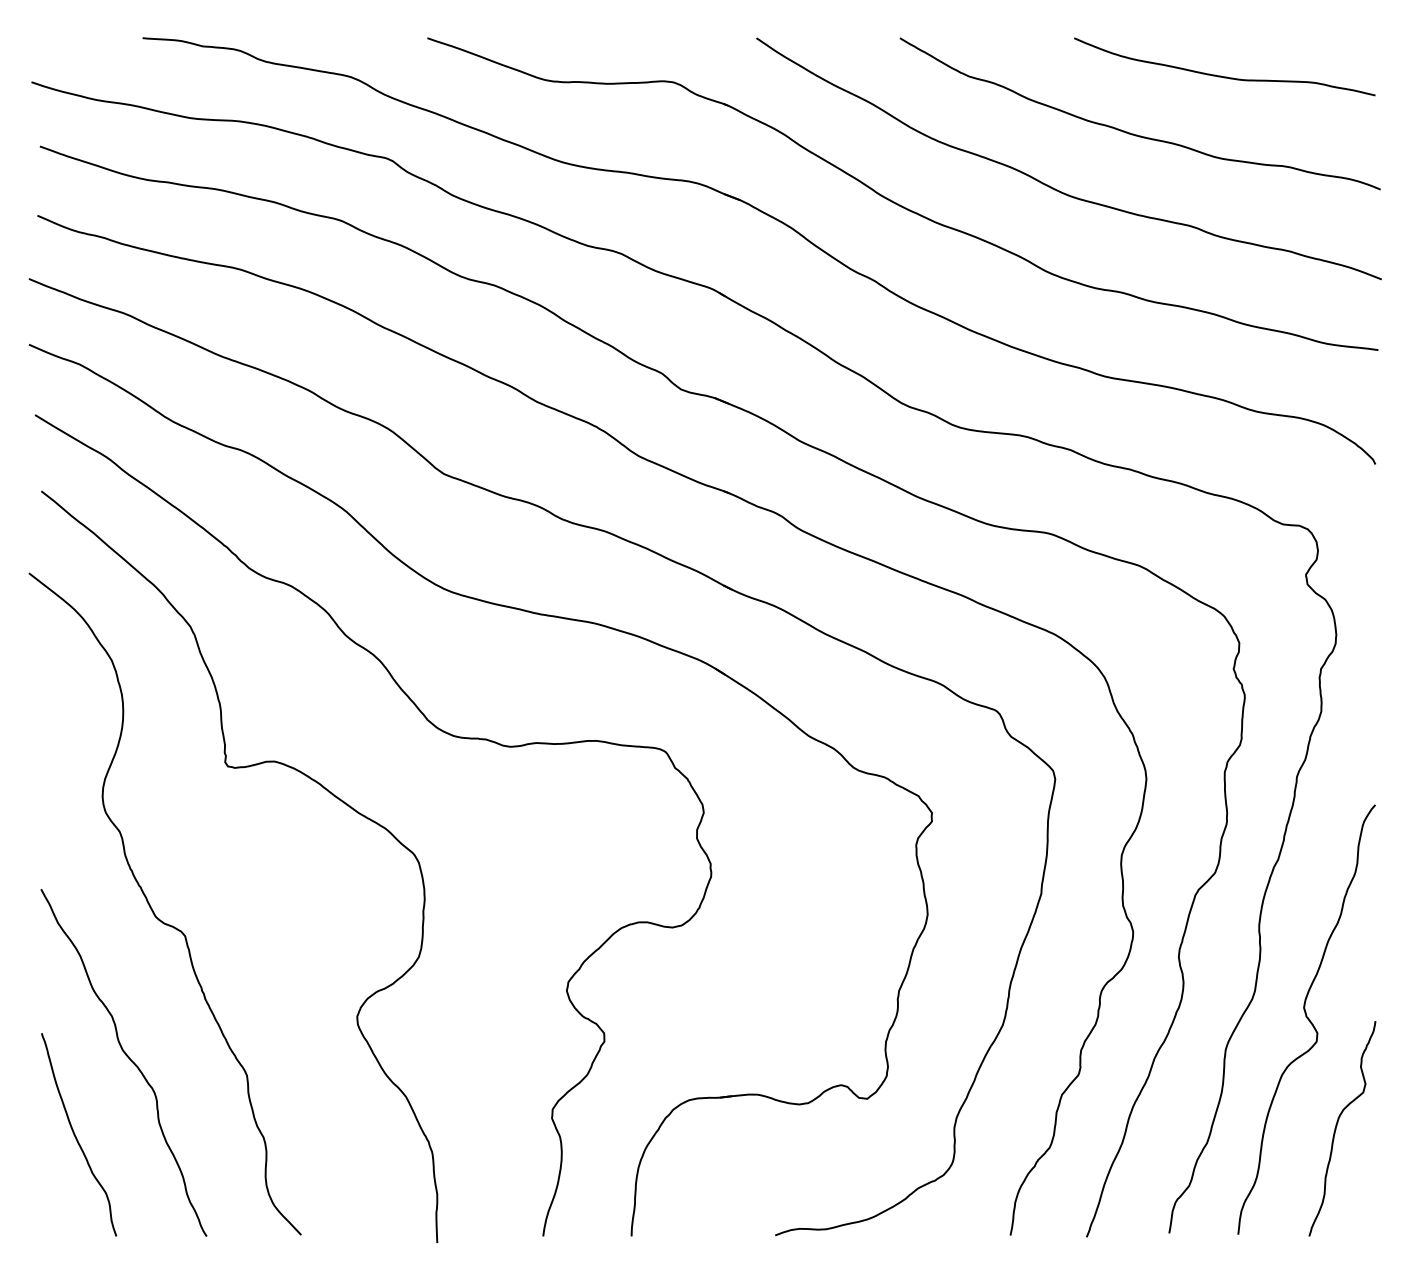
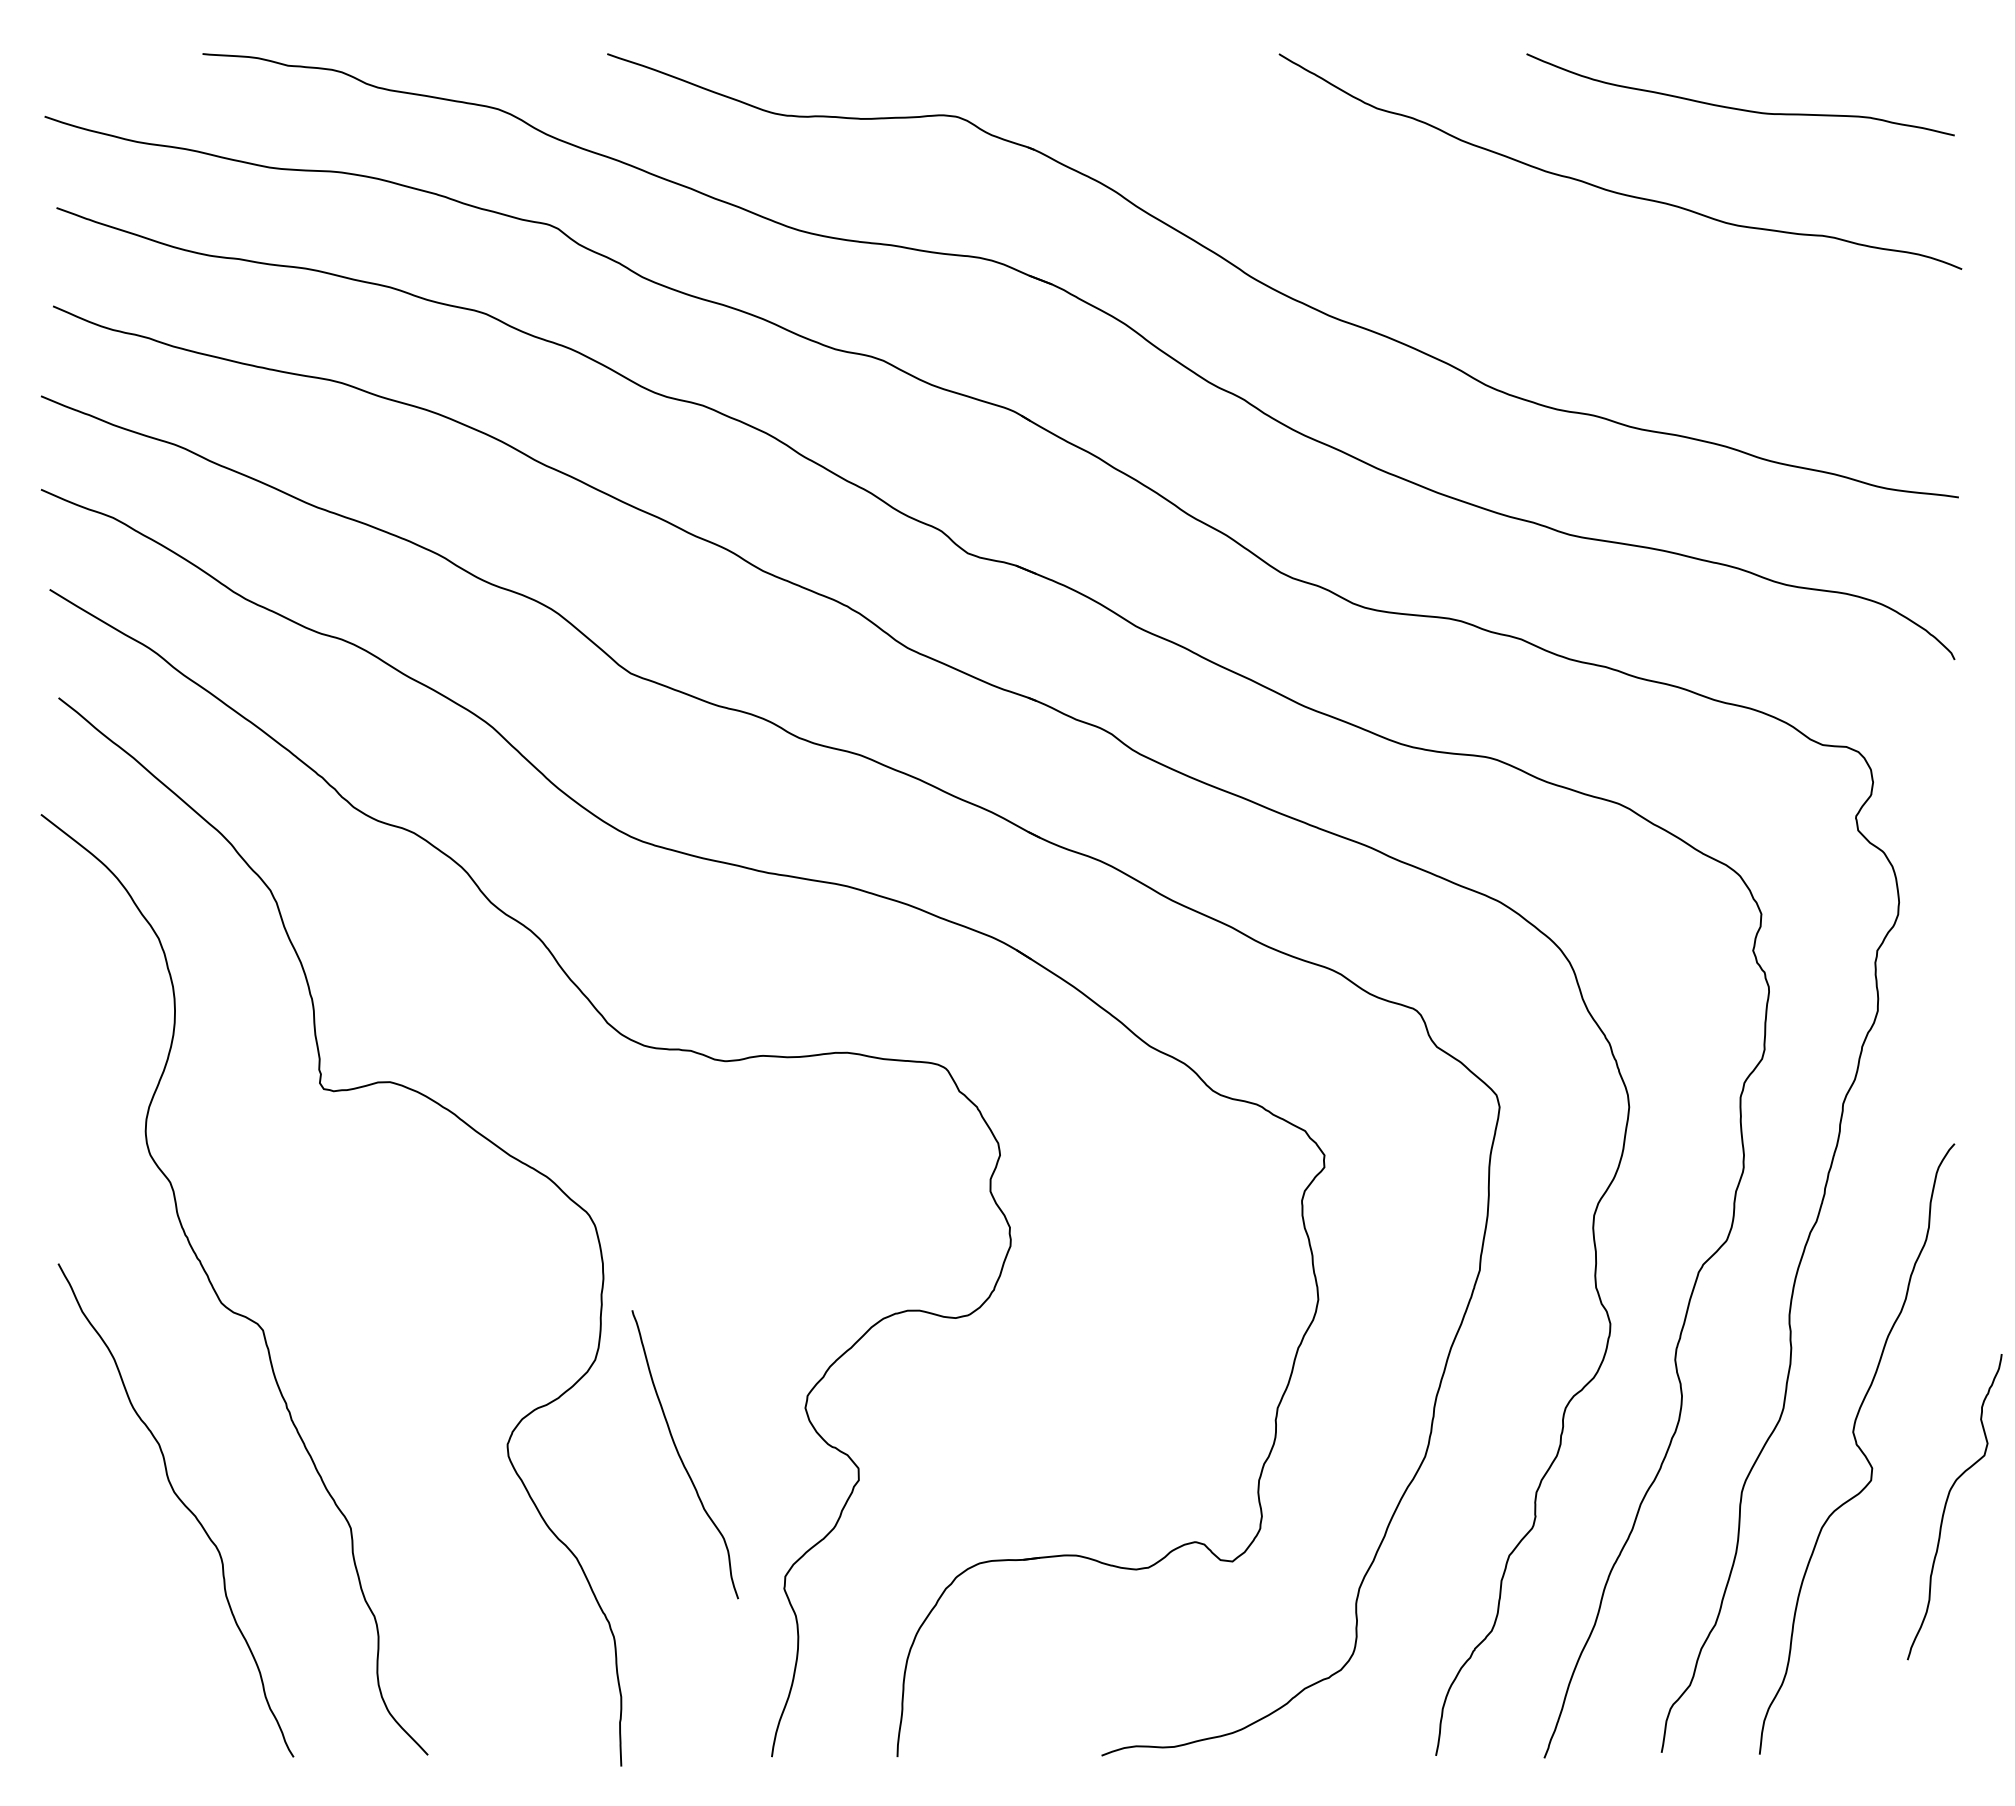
curve: (1054, 188) -> (1498, 267), removed
curve: (1336, 1128) -> (1946, 1506), moved
curve: (75, 1135) -> (680, 1455), moved

